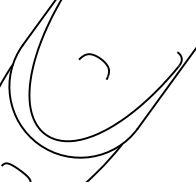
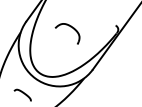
part: (93, 66) -> (67, 33), size x1.4

